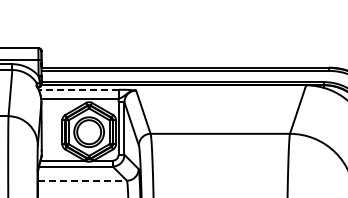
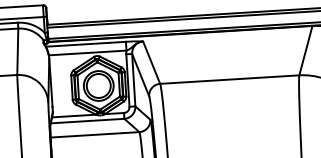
line: (78, 89) -> (85, 44), dashed -> solid
line: (82, 180) -> (95, 134), dashed -> solid

